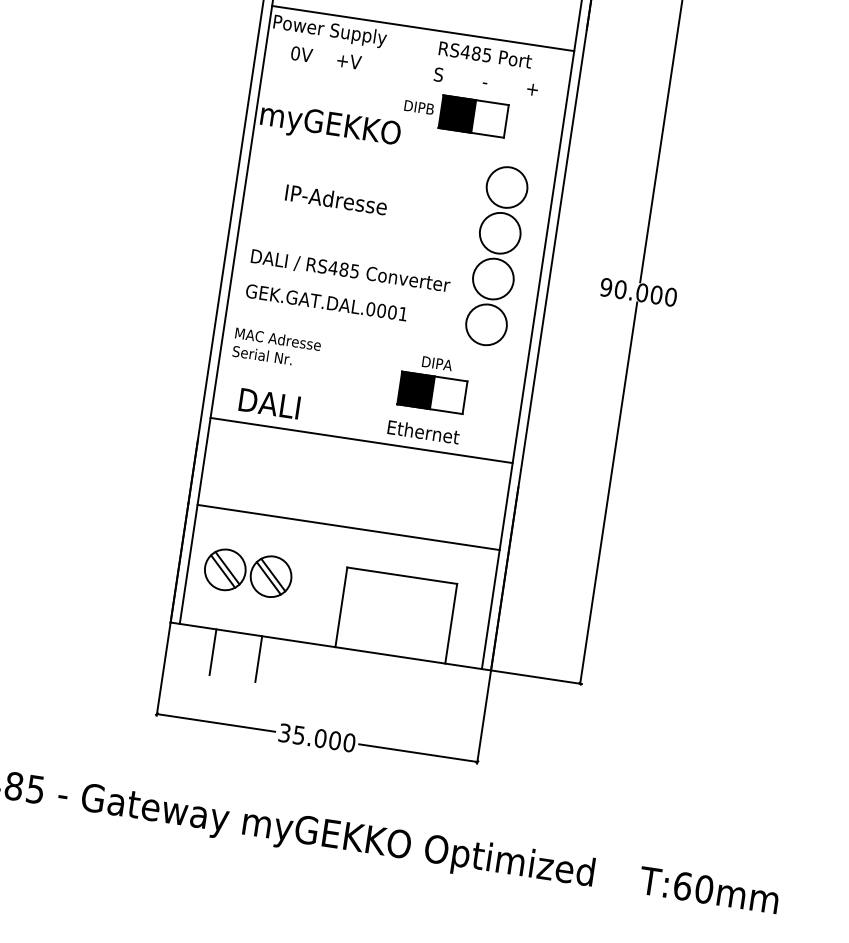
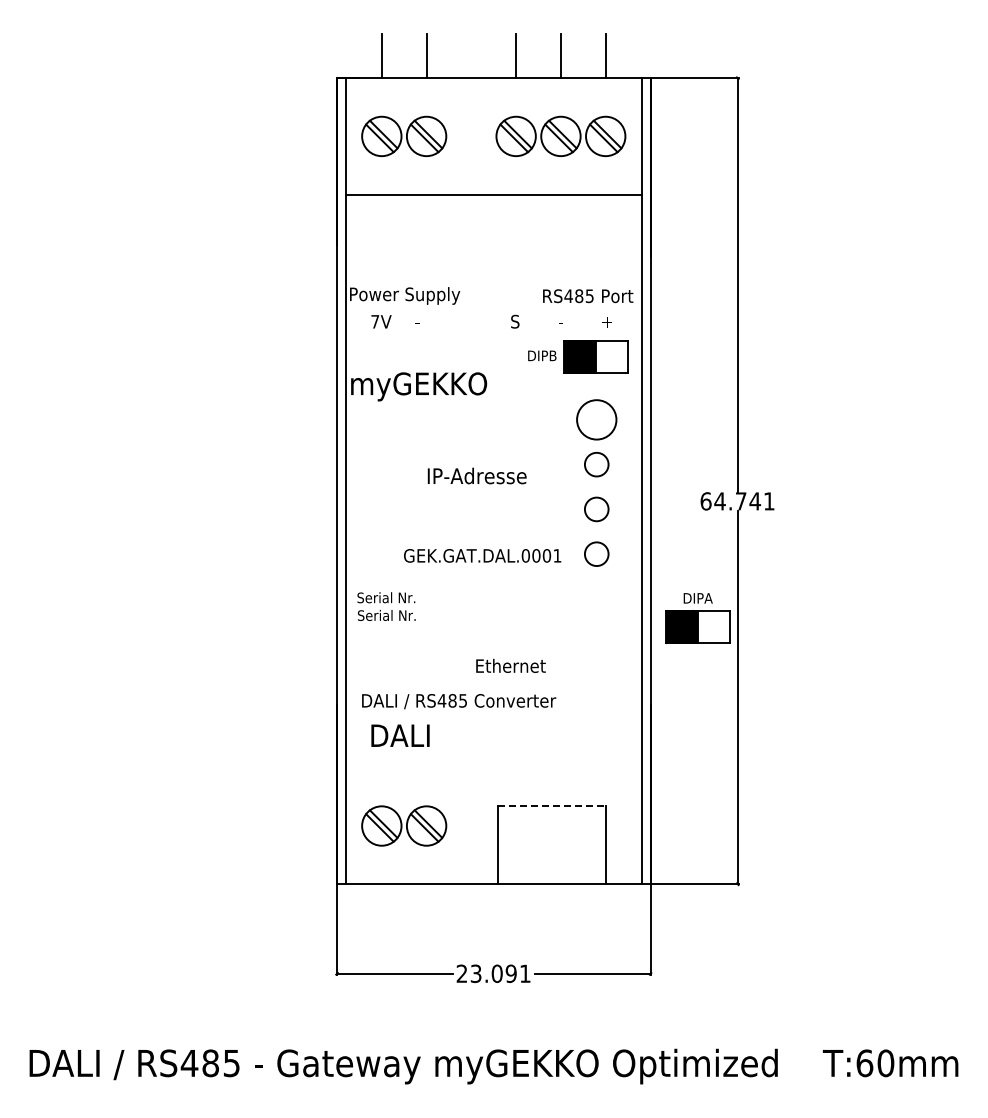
line: (422, 28) -> (493, 279), removed
text: (295, 53) -> (375, 321), 0V -> 7V
text: (485, 55) -> (588, 296), moved
text: (349, 61) -> (427, 321), +V -> -
part: (456, 113) -> (578, 356), moved
text: (335, 199) -> (476, 475), moved
circle: (499, 233) -> (596, 464), size x0.6
text: (351, 271) -> (459, 701), moved
circle: (493, 279) -> (596, 509), size x0.6
text: (638, 292) -> (737, 501), 90.000 -> 64.741
text: (326, 302) -> (482, 555), moved
circle: (486, 324) -> (596, 553), size x0.6
text: (278, 338) -> (399, 597), MAC Adresse -> Serial Nr.
part: (433, 384) -> (697, 618), moved
text: (269, 403) -> (400, 735), moved
text: (423, 431) -> (510, 665), moved
line: (361, 440) -> (493, 682), removed
line: (348, 527) -> (493, 767), removed
line: (401, 575) -> (551, 806), solid -> dashed
line: (212, 652) -> (381, 906), removed
line: (258, 658) -> (426, 906), removed
text: (316, 737) -> (493, 973), 35.000 -> 23.091

